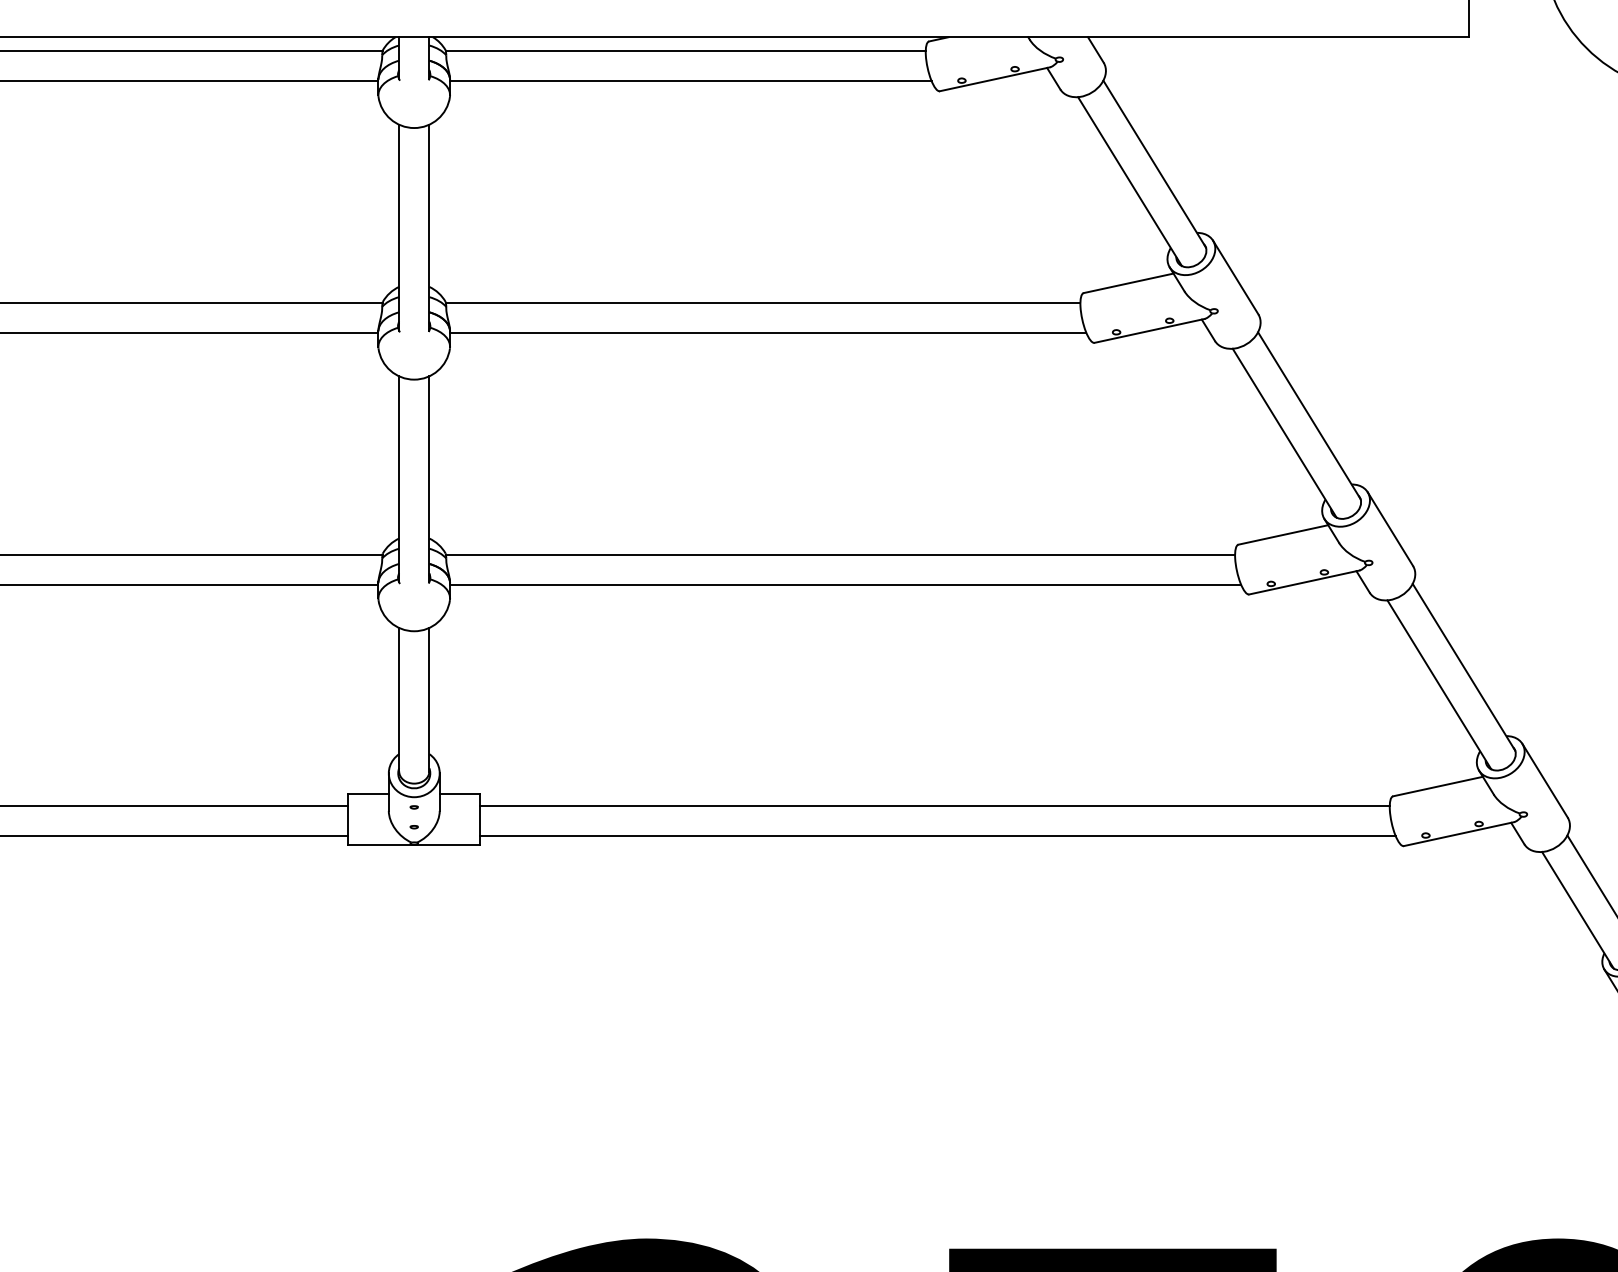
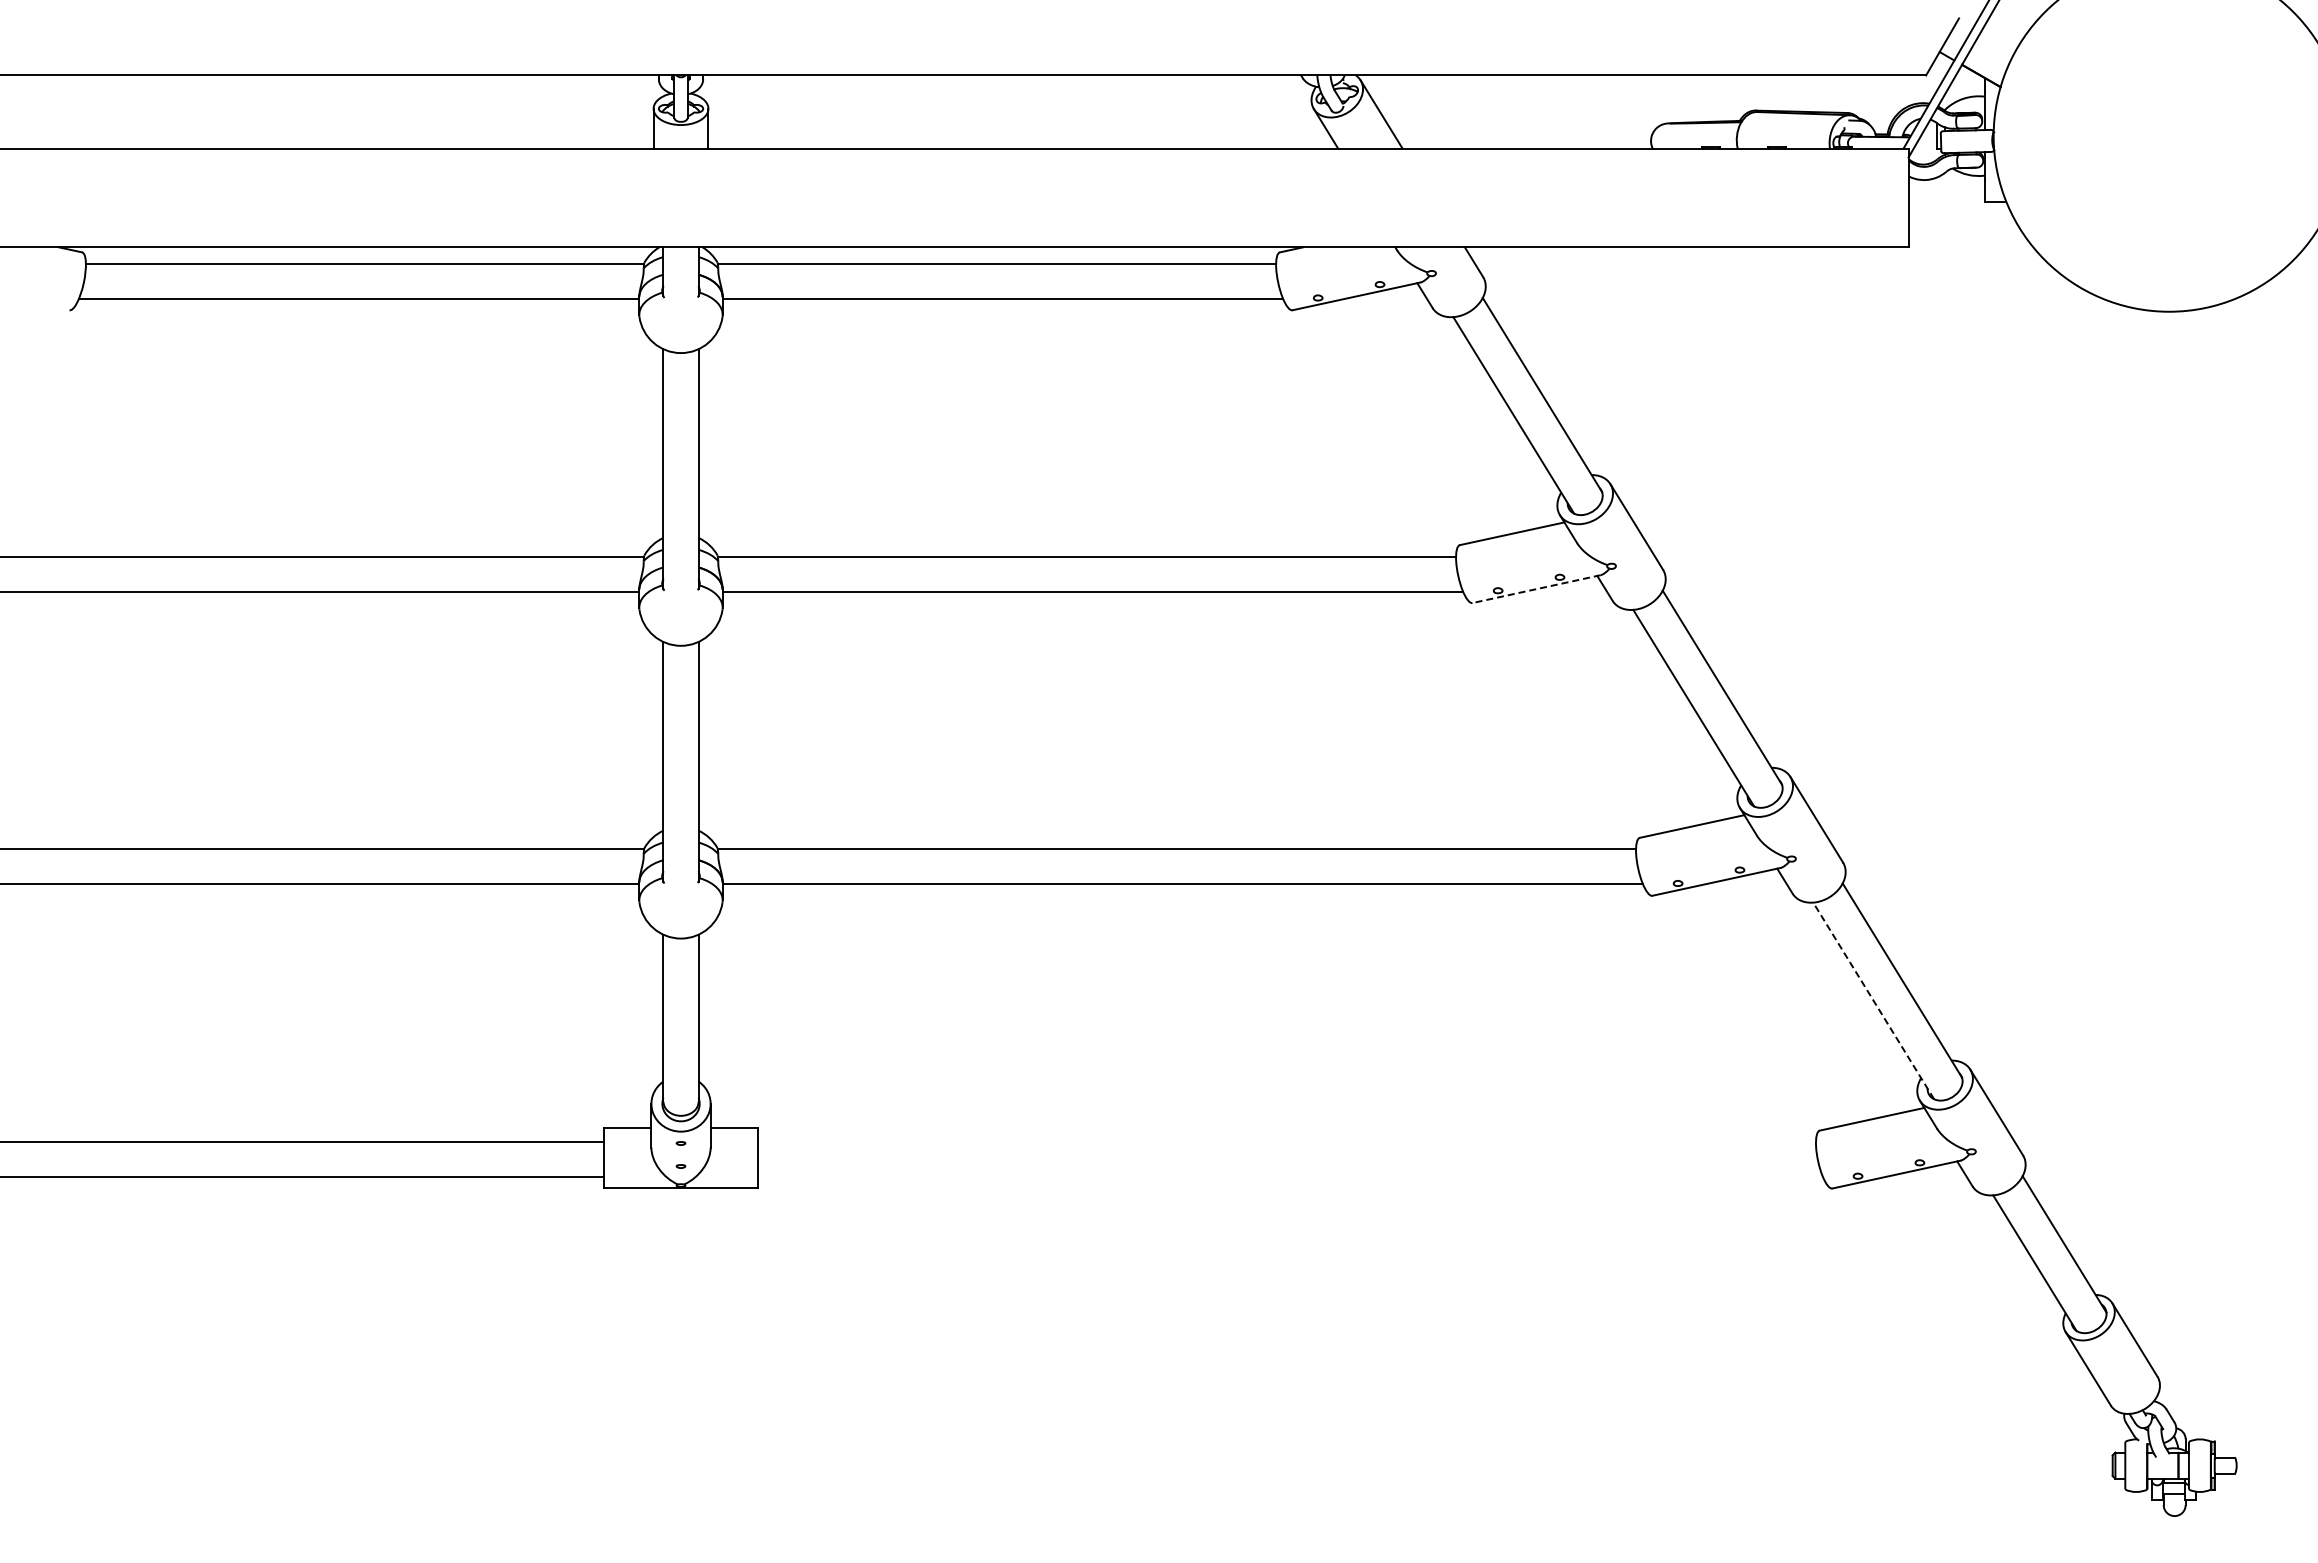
line: (1149, 331) -> (1536, 589), solid -> dashed
line: (1439, 684) -> (1873, 1000), solid -> dashed
line: (934, 806) -> (1286, 1142), removed
line: (937, 836) -> (1289, 1177), removed

